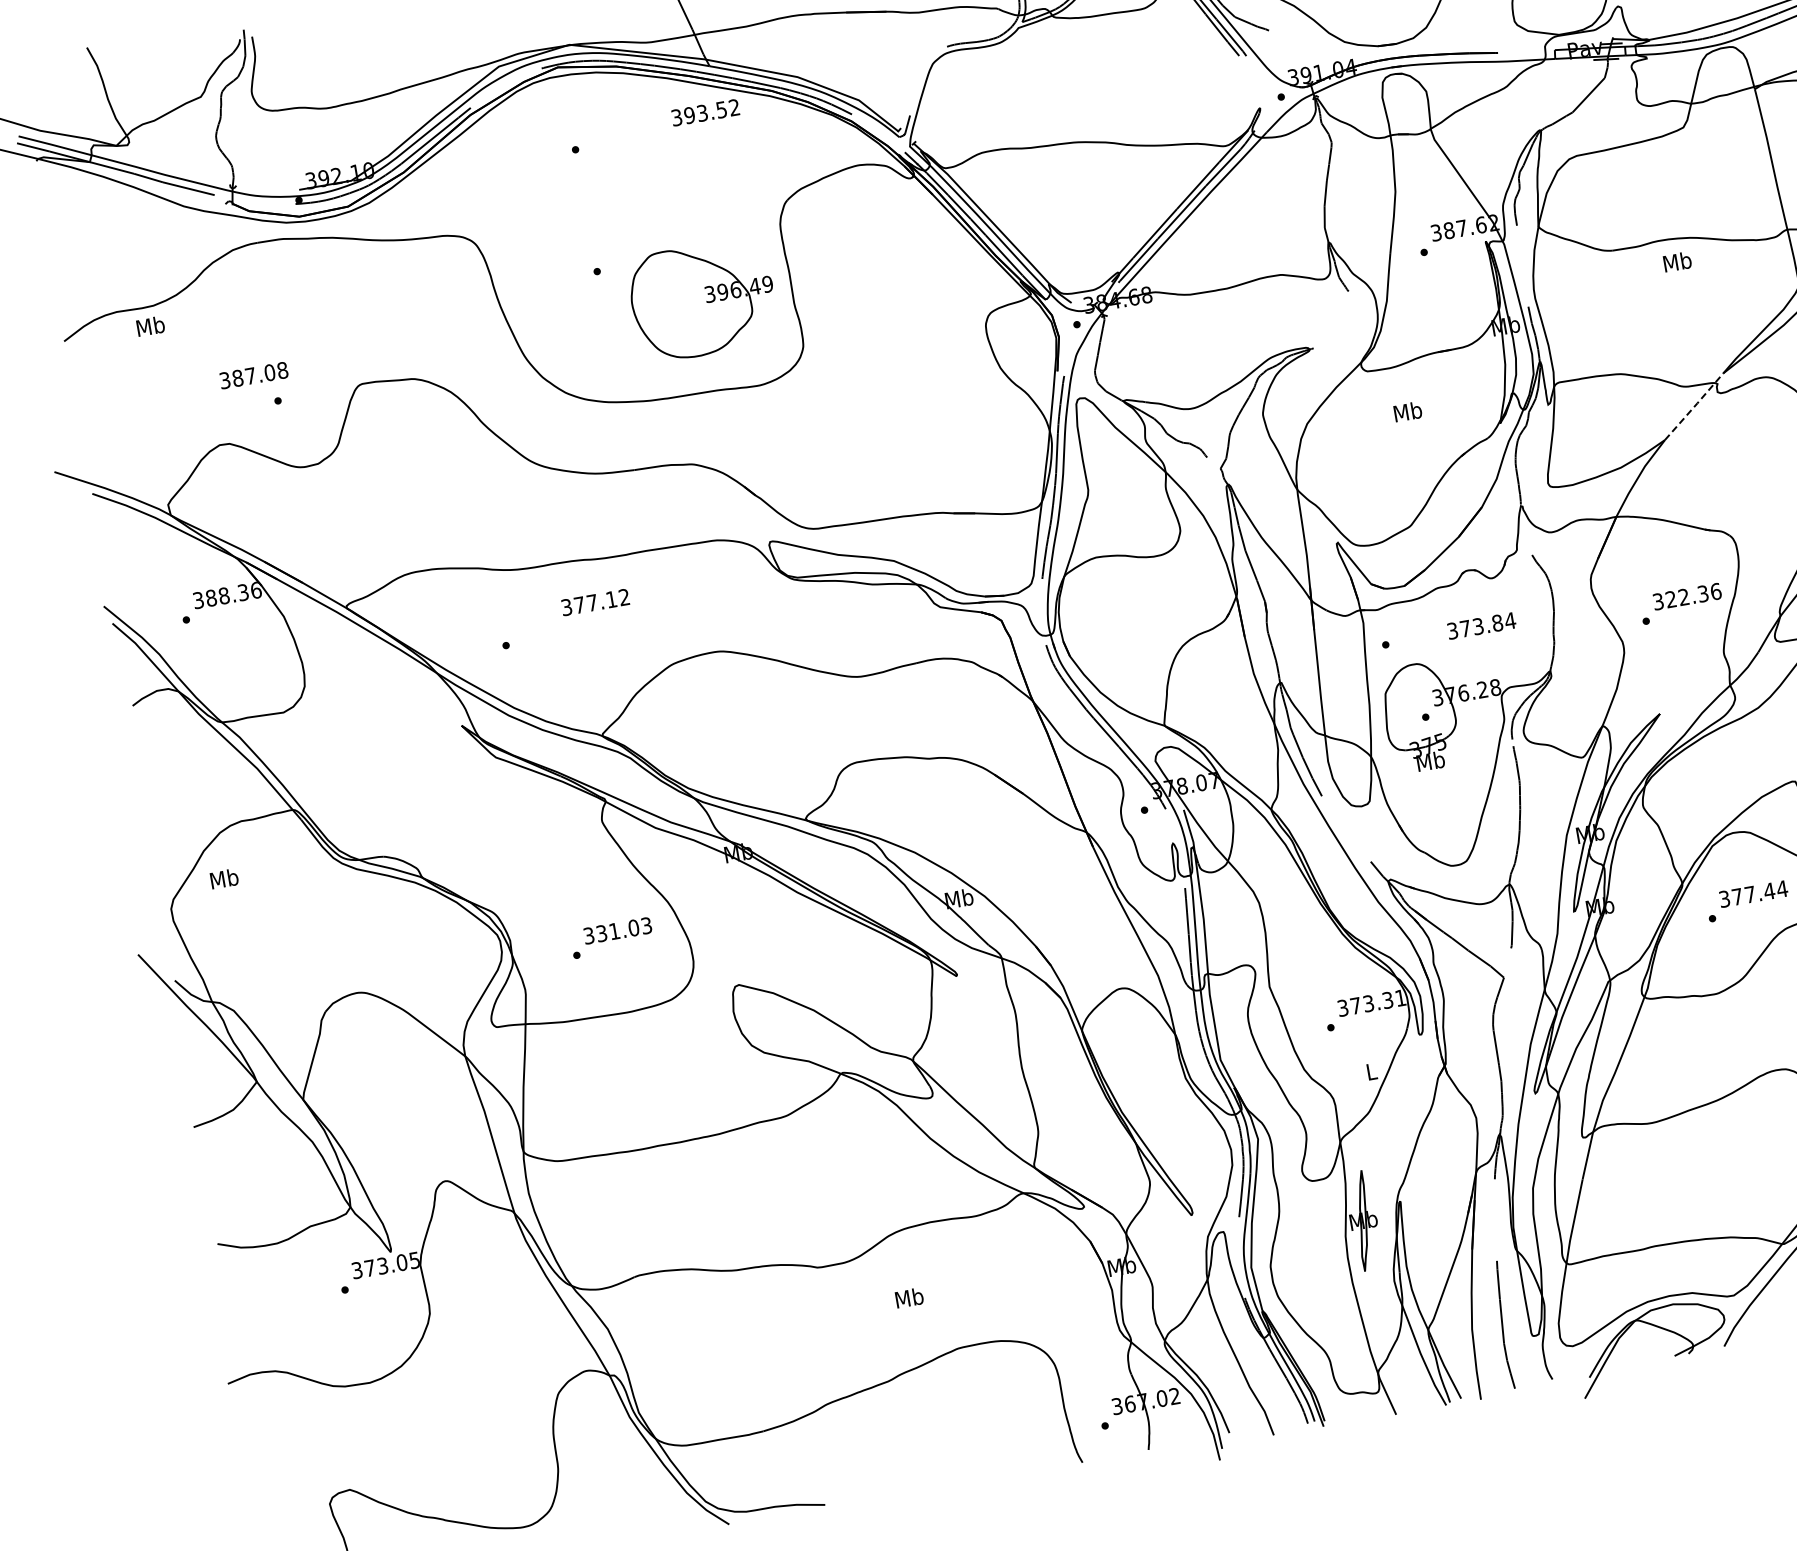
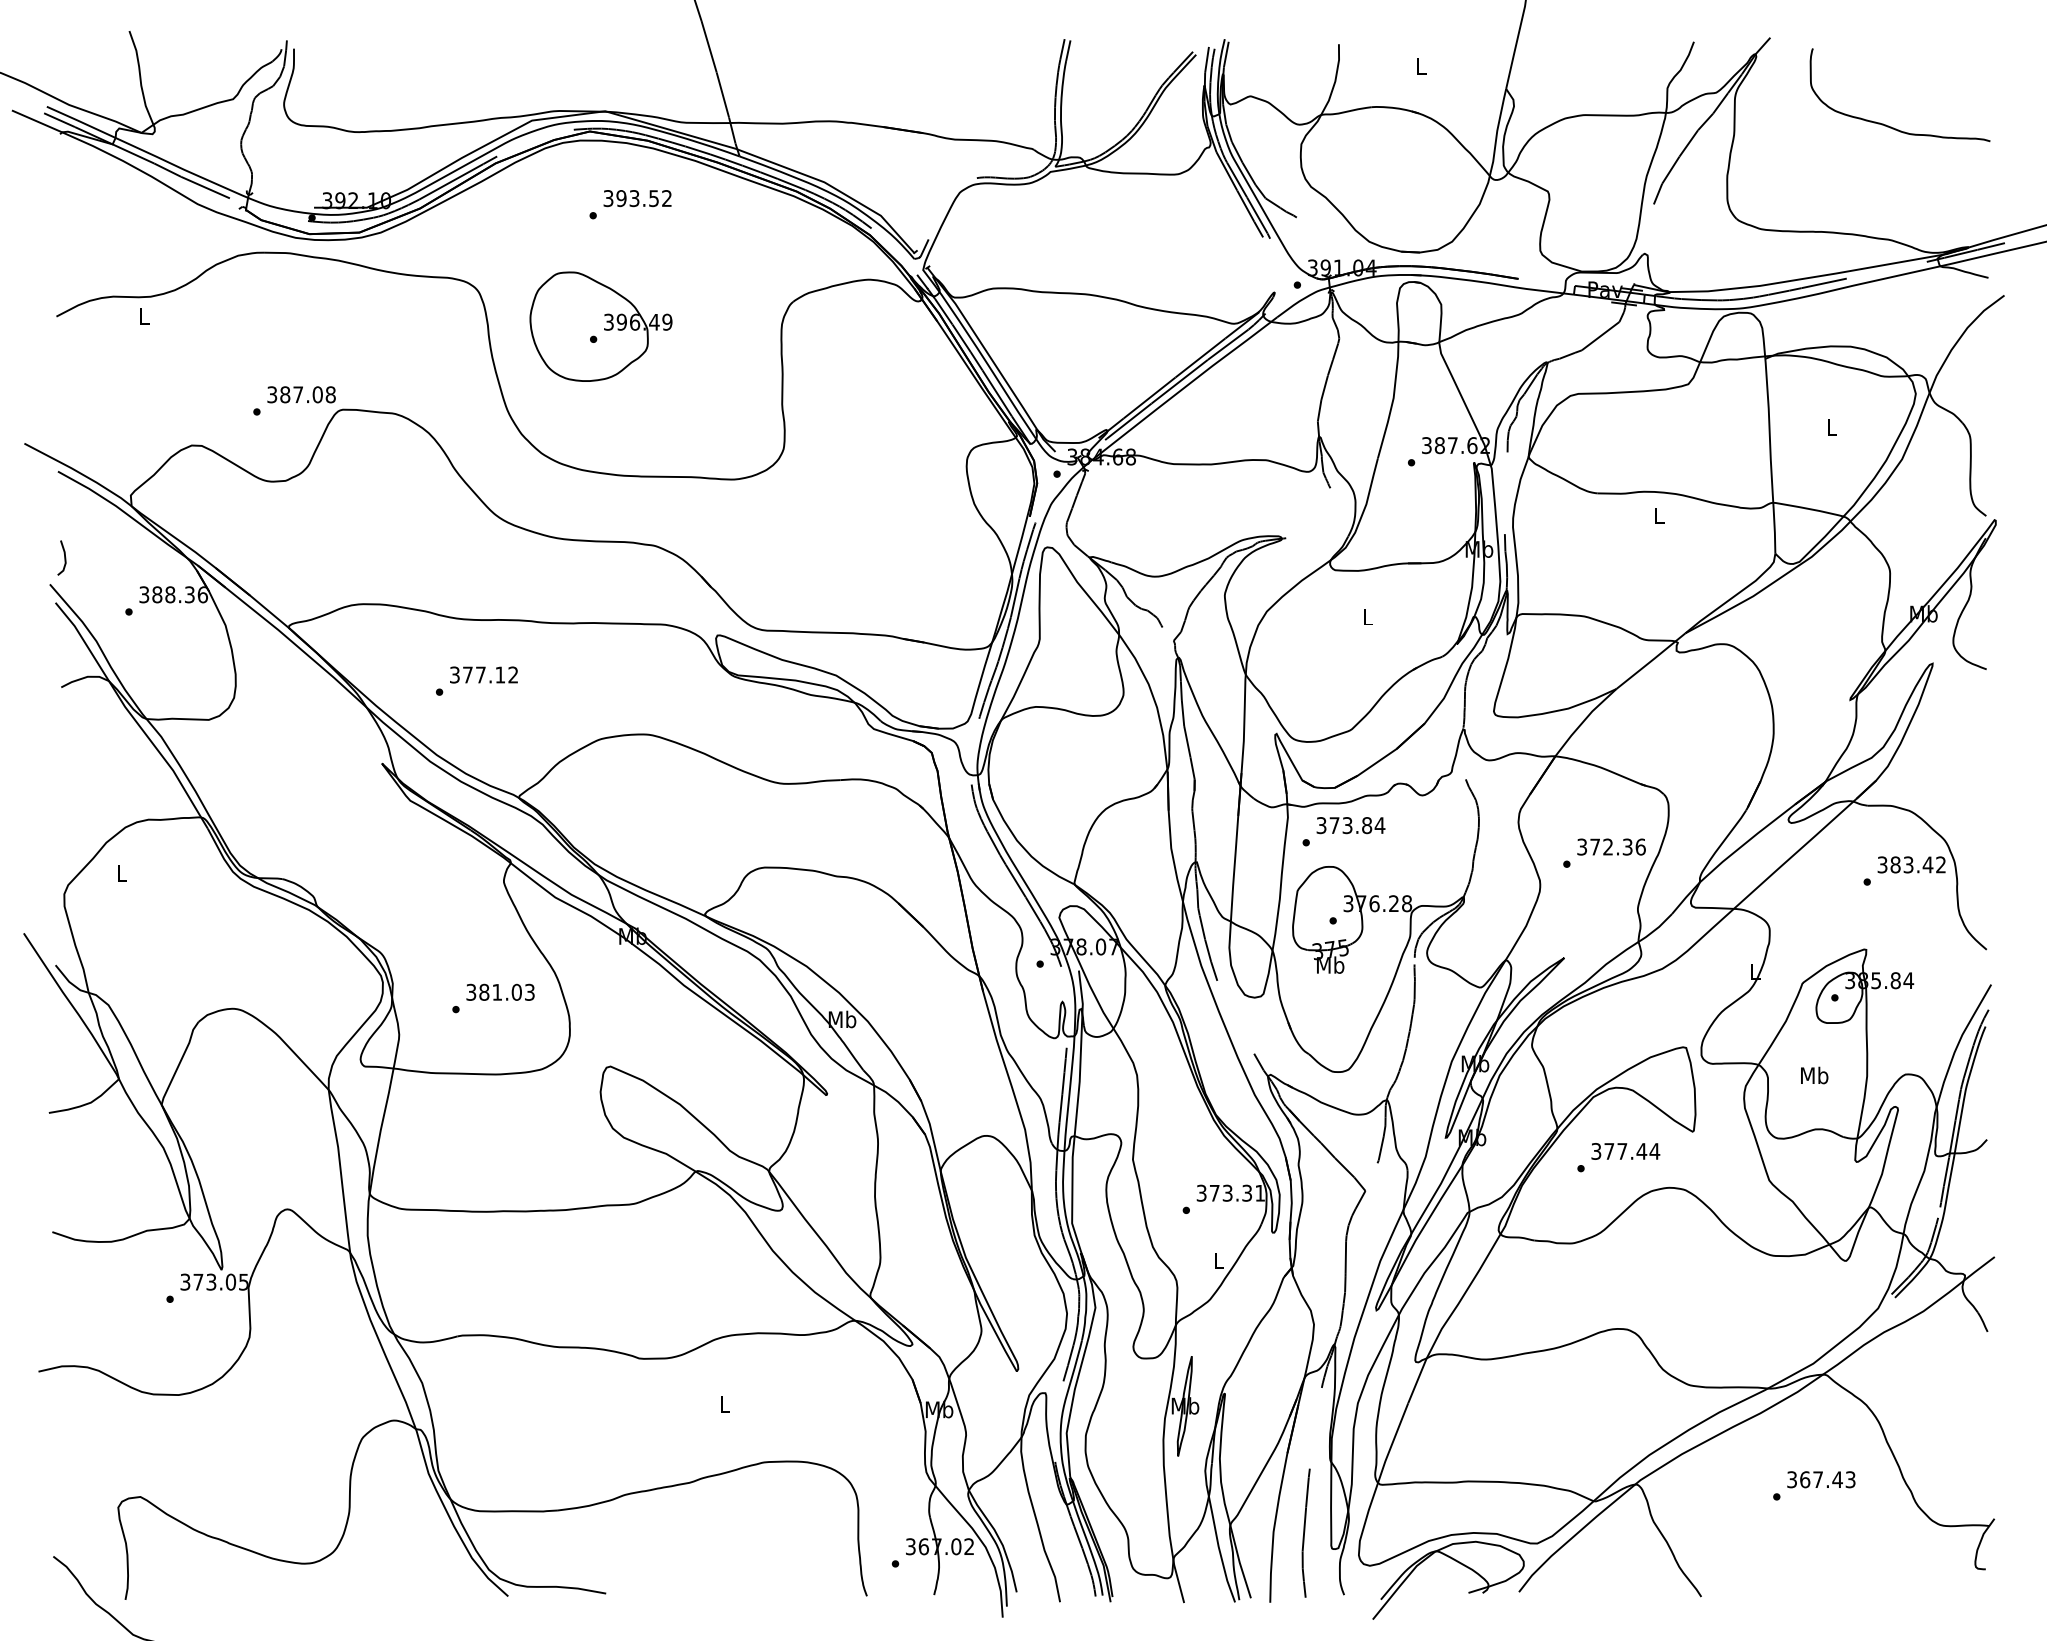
text: (705, 112) -> (637, 198), moved
text: (1677, 261) -> (1659, 515), Mb -> L
part: (702, 299) -> (600, 326), moved
text: (150, 326) -> (144, 316), Mb -> L
text: (253, 375) -> (301, 394), moved
line: (1694, 405) -> (1651, 660), dashed -> solid
text: (1407, 411) -> (1367, 616), Mb -> L
line: (113, 577) -> (64, 557), added
text: (1670, 599) -> (1594, 846), 322.36 -> 372.36
text: (594, 601) -> (483, 674), moved
text: (1481, 625) -> (1350, 825), moved
text: (223, 878) -> (121, 873), Mb -> L
text: (602, 933) -> (484, 992), 331.03 -> 381.03
text: (909, 1297) -> (724, 1403), Mb -> L

